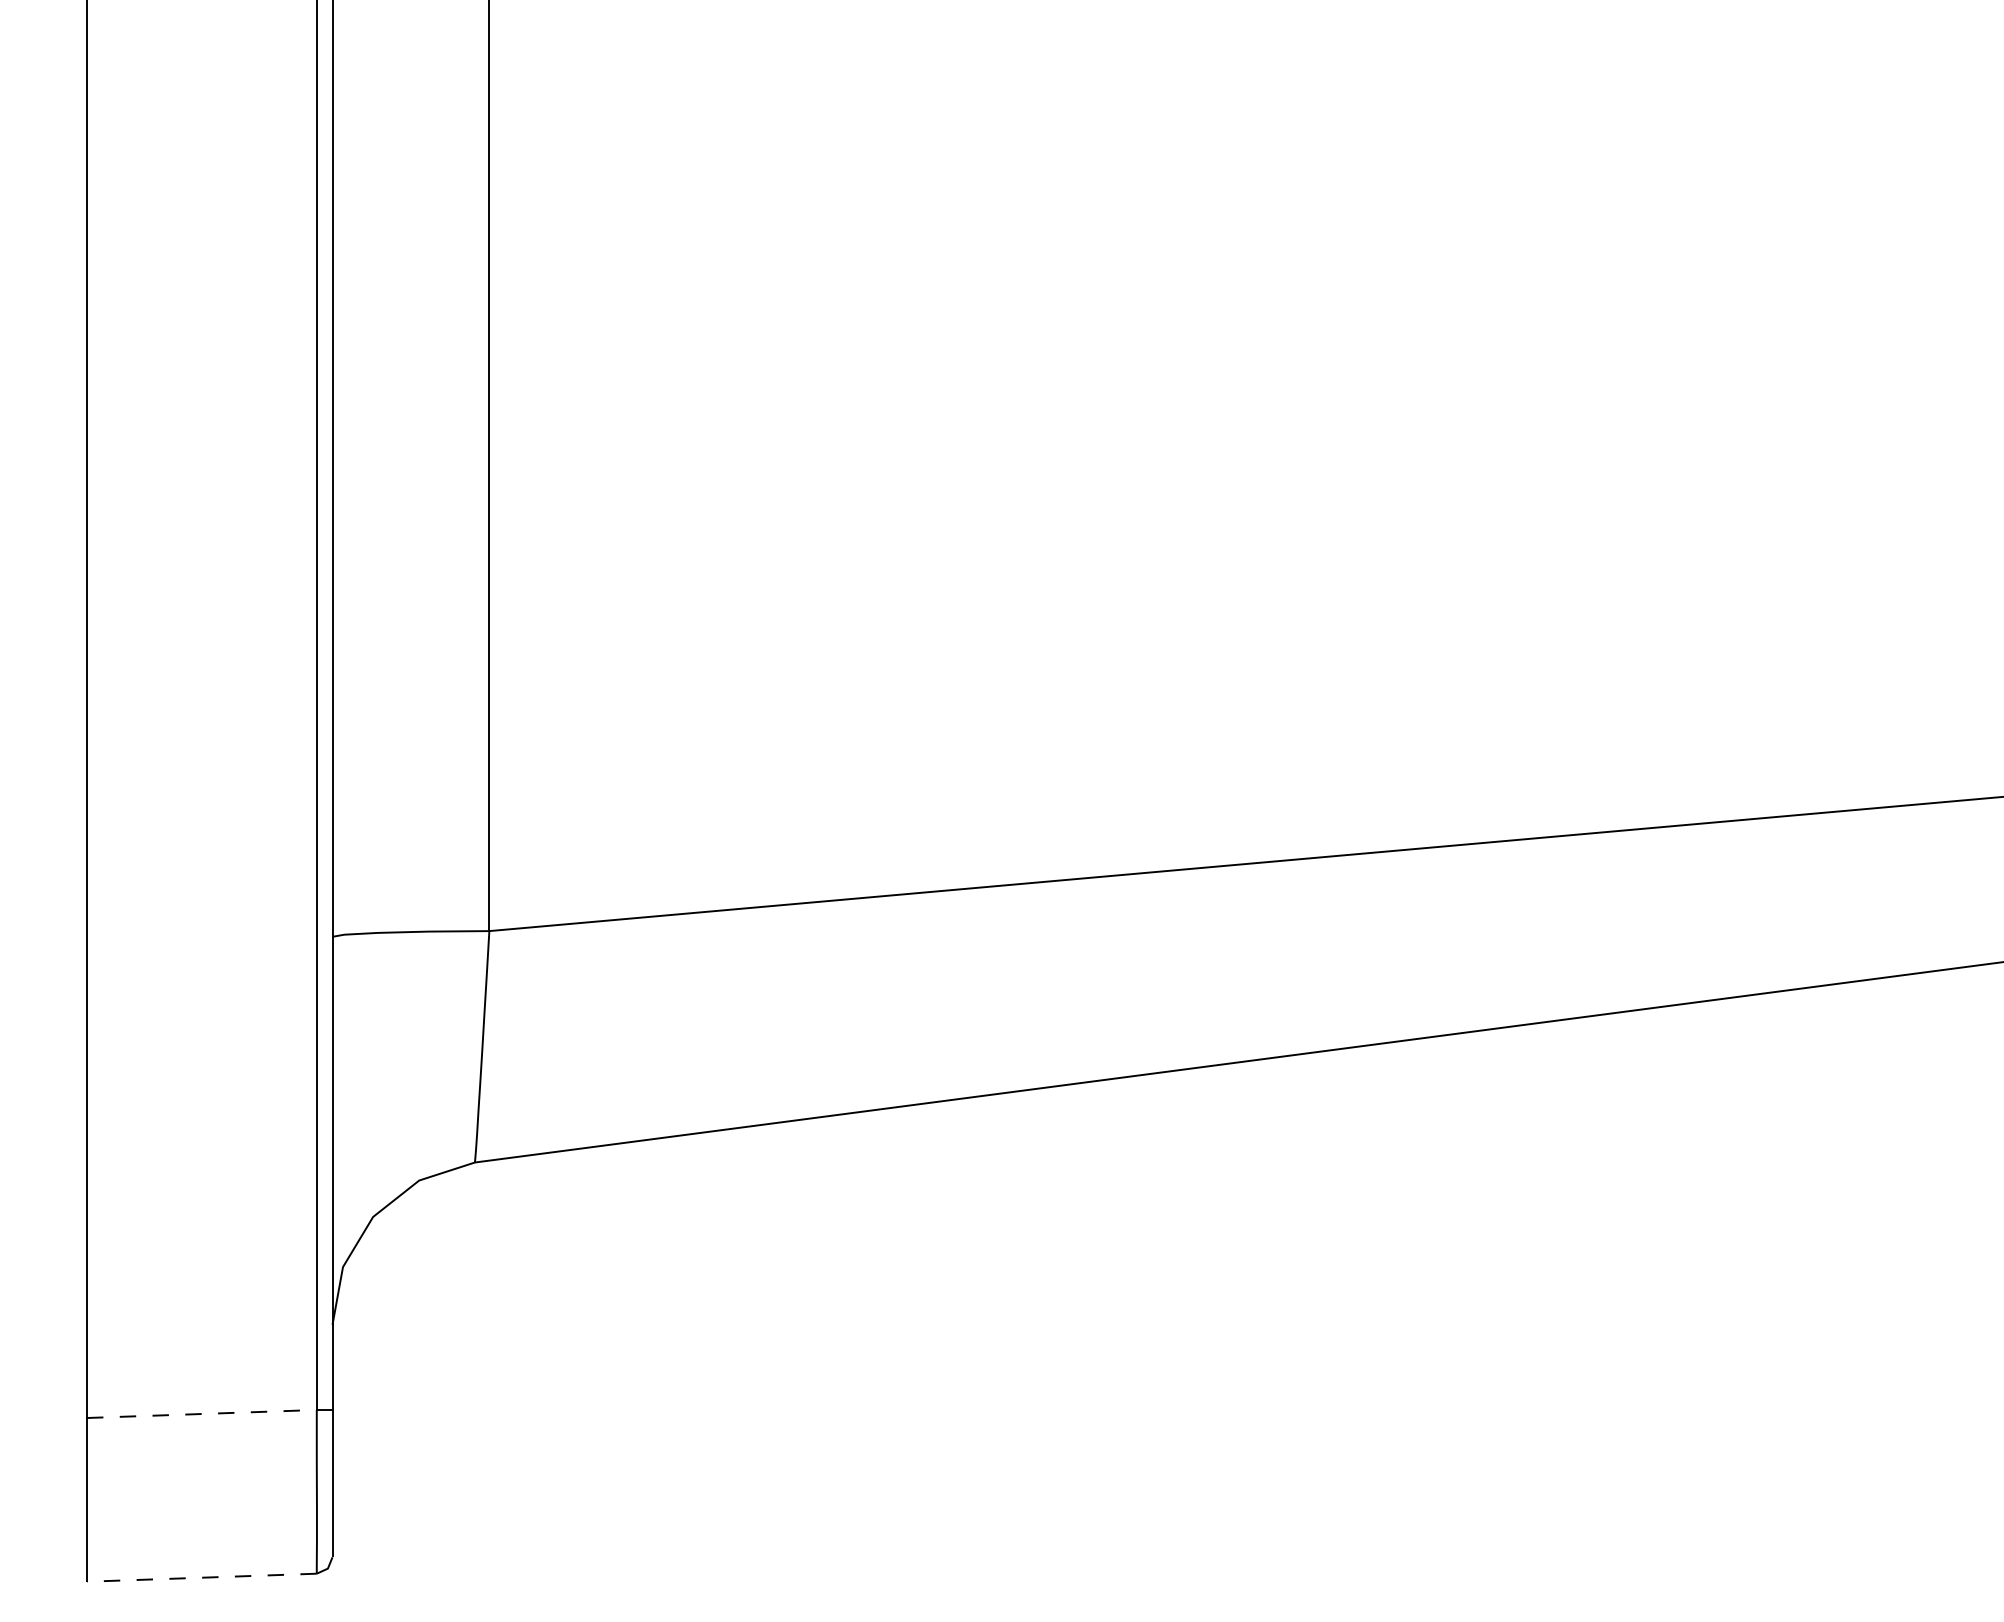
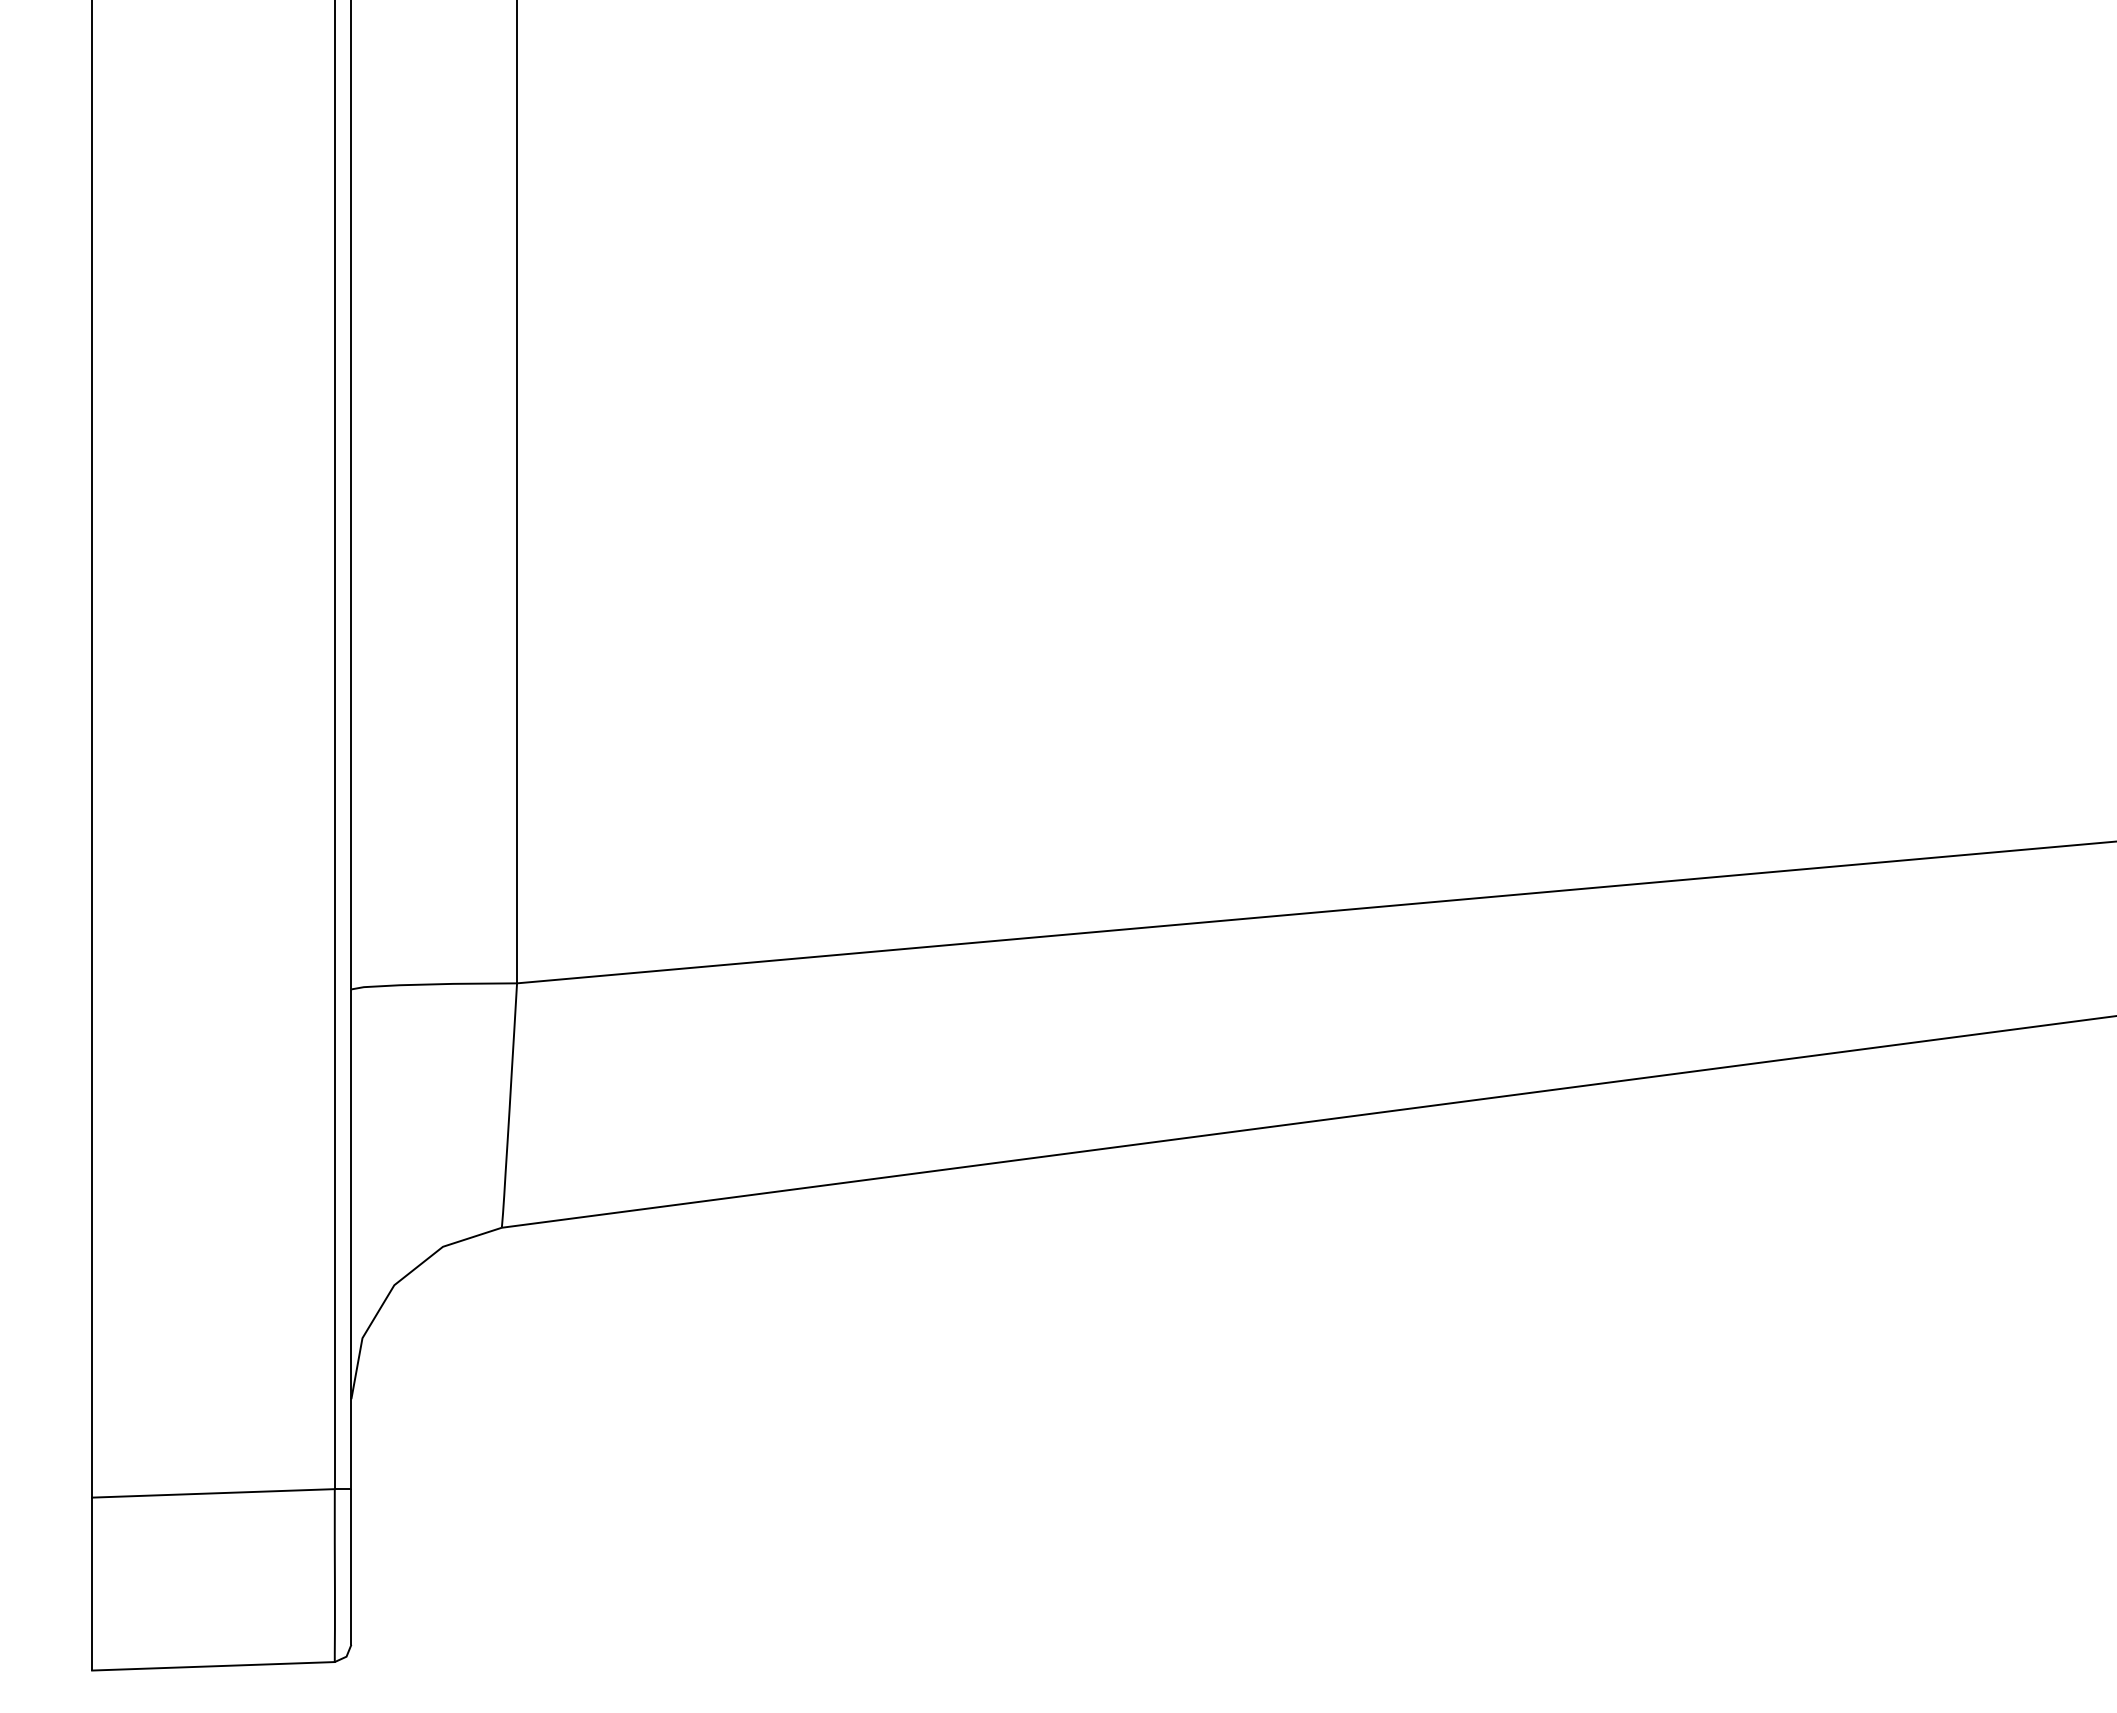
line: (201, 1414) -> (213, 1493), dashed -> solid
line: (201, 1577) -> (212, 1666), dashed -> solid

